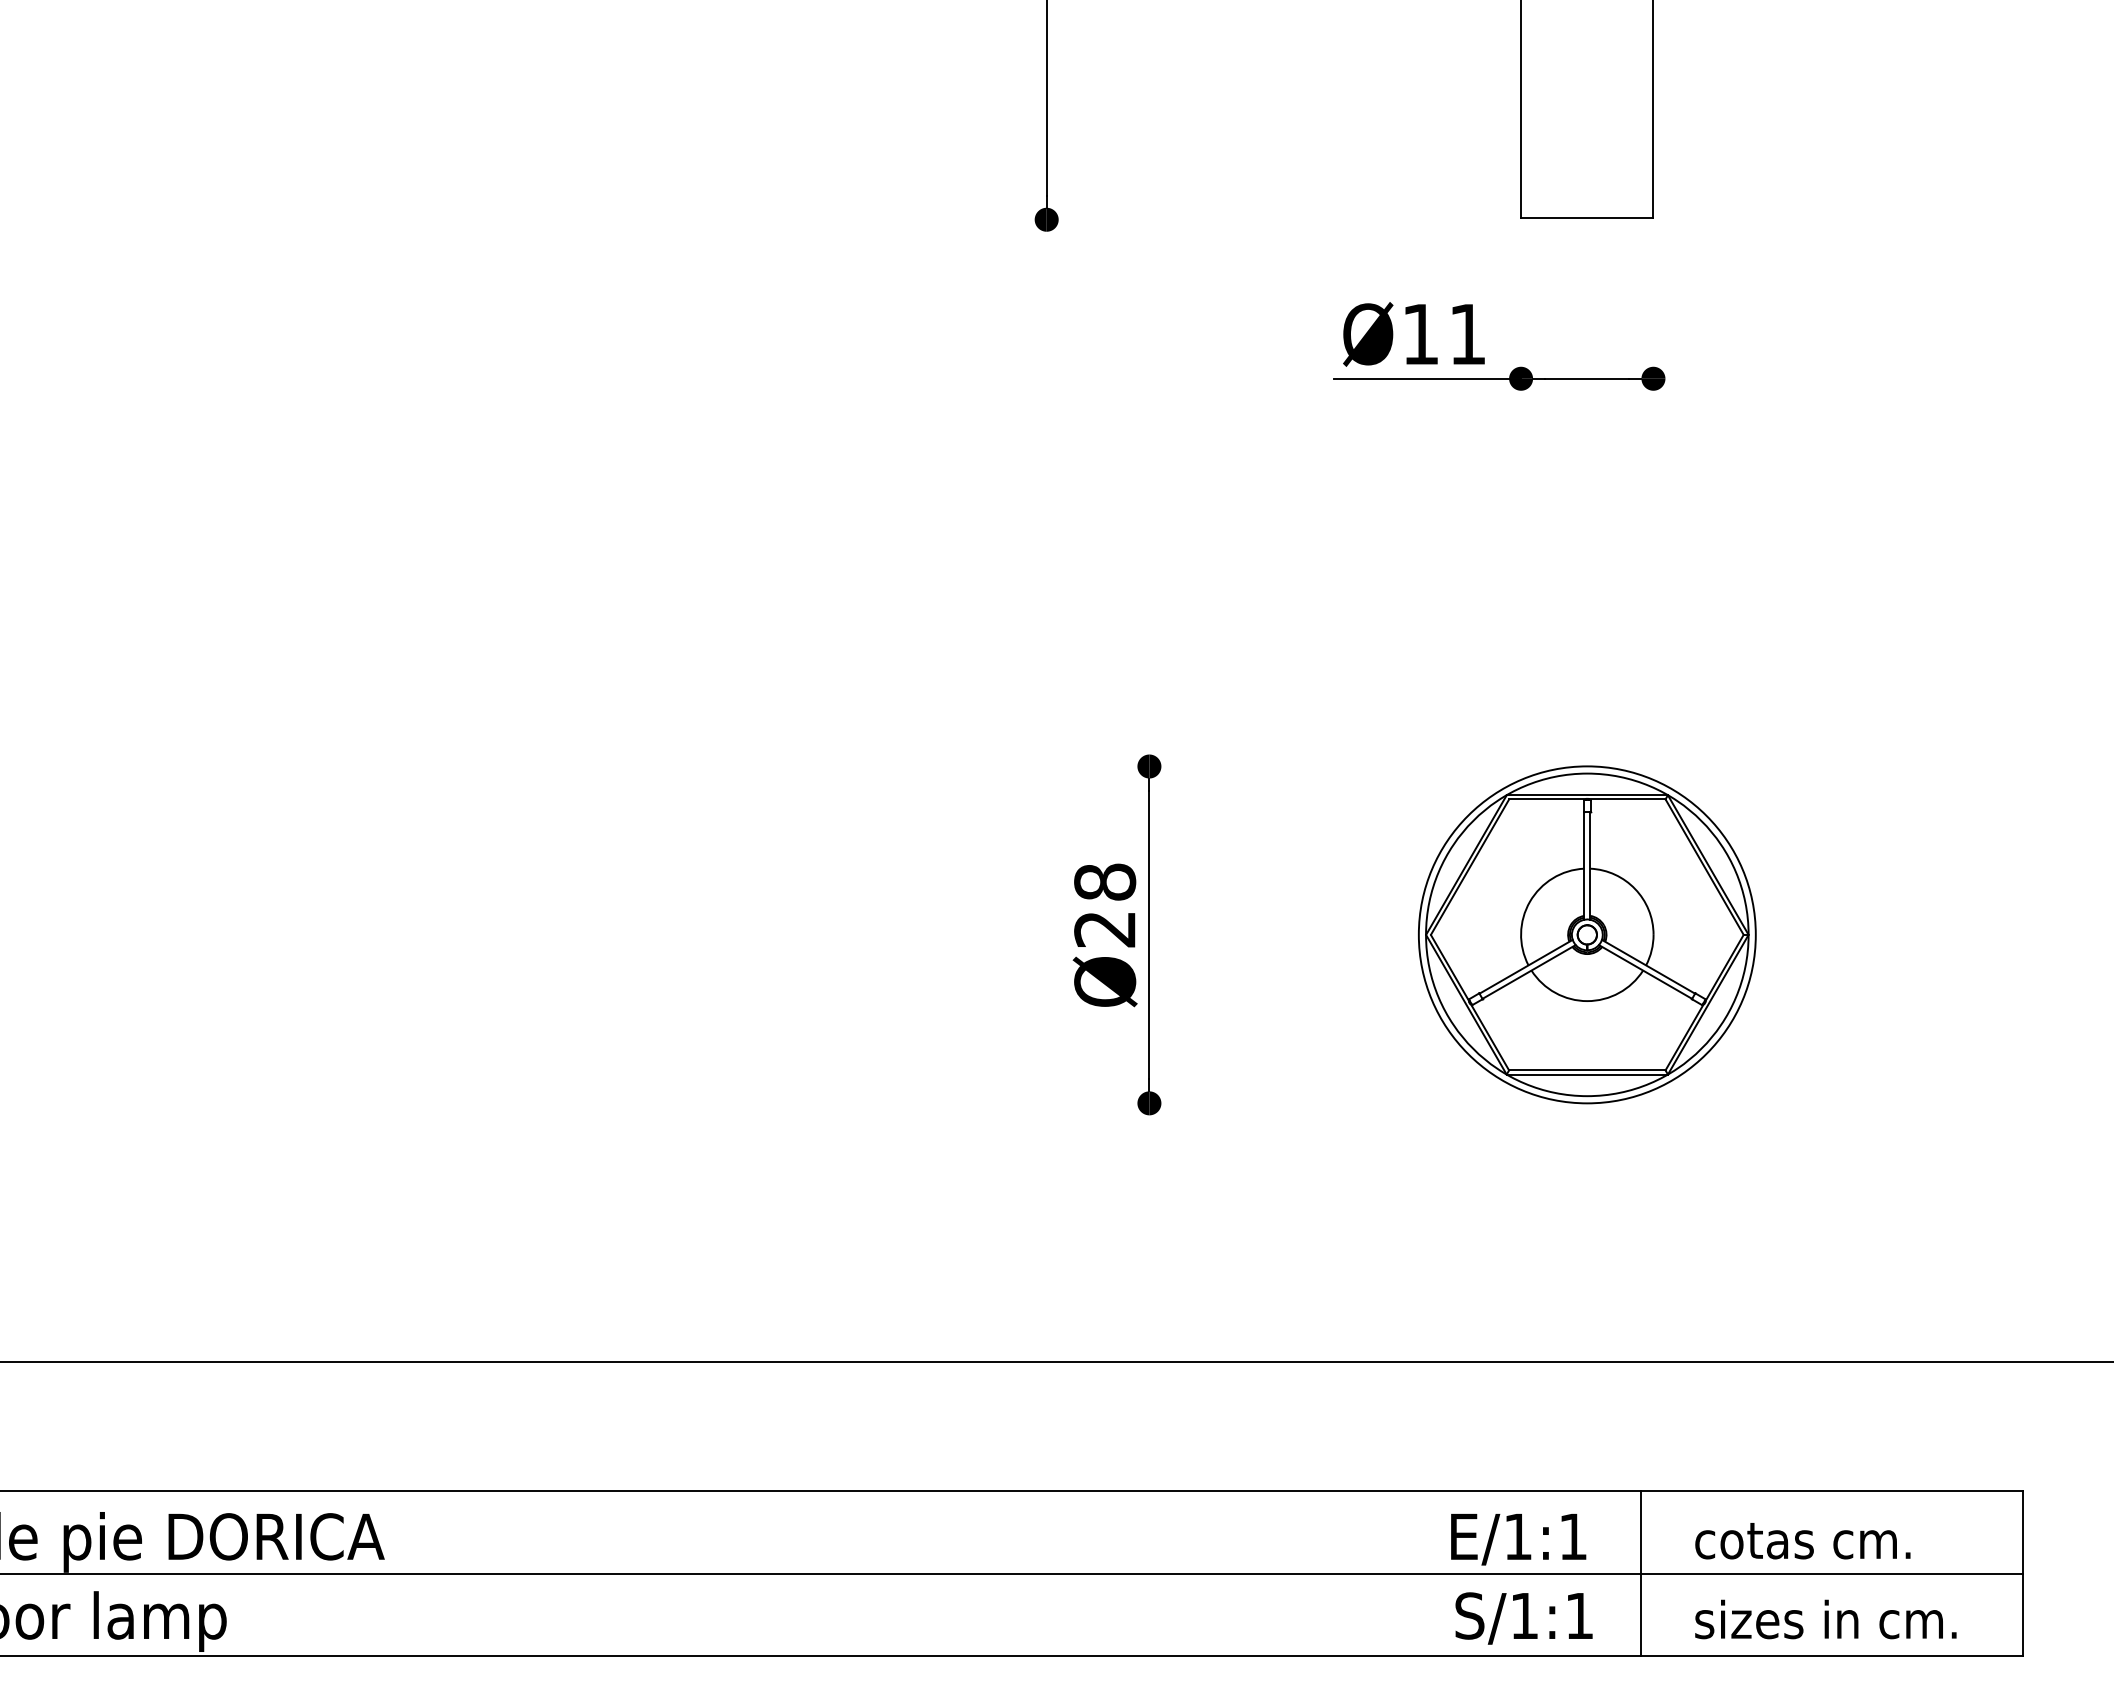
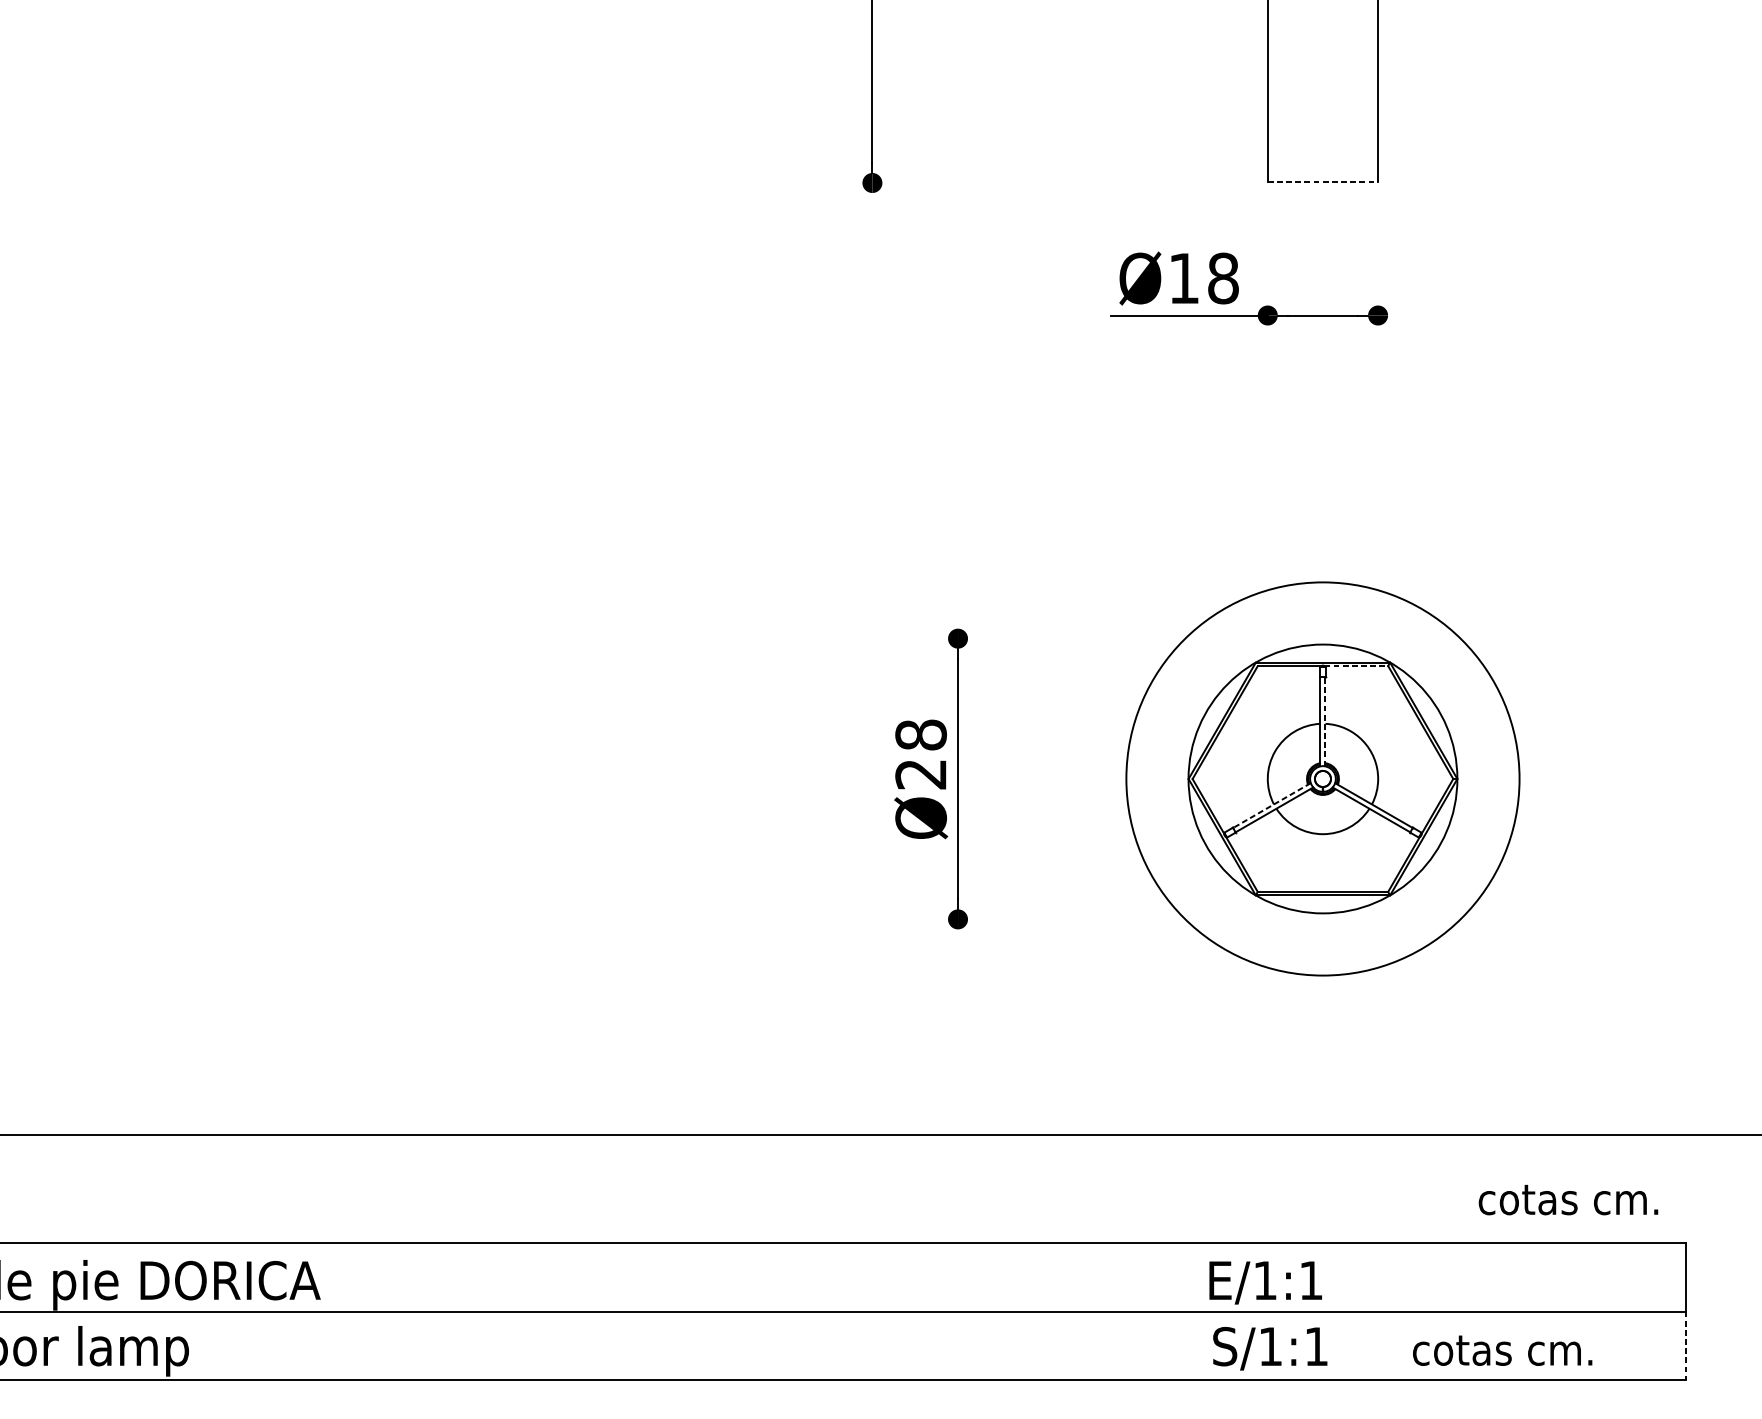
line: (1587, 218) -> (1323, 181), solid -> dashed
text: (1467, 334) -> (1223, 278), Ø11 -> Ø18
line: (1627, 799) -> (1356, 666), solid -> dashed
line: (1590, 866) -> (1325, 722), solid -> dashed
circle: (1586, 934) -> (1322, 778), size x1.4
line: (1526, 966) -> (1272, 805), solid -> dashed
text: (1802, 1541) -> (1568, 1200), moved
line: (1640, 1573) -> (1367, 1311), removed
line: (2022, 1615) -> (1685, 1346), solid -> dashed
text: (1825, 1619) -> (1521, 1349), sizes in cm. -> cotas cm.

